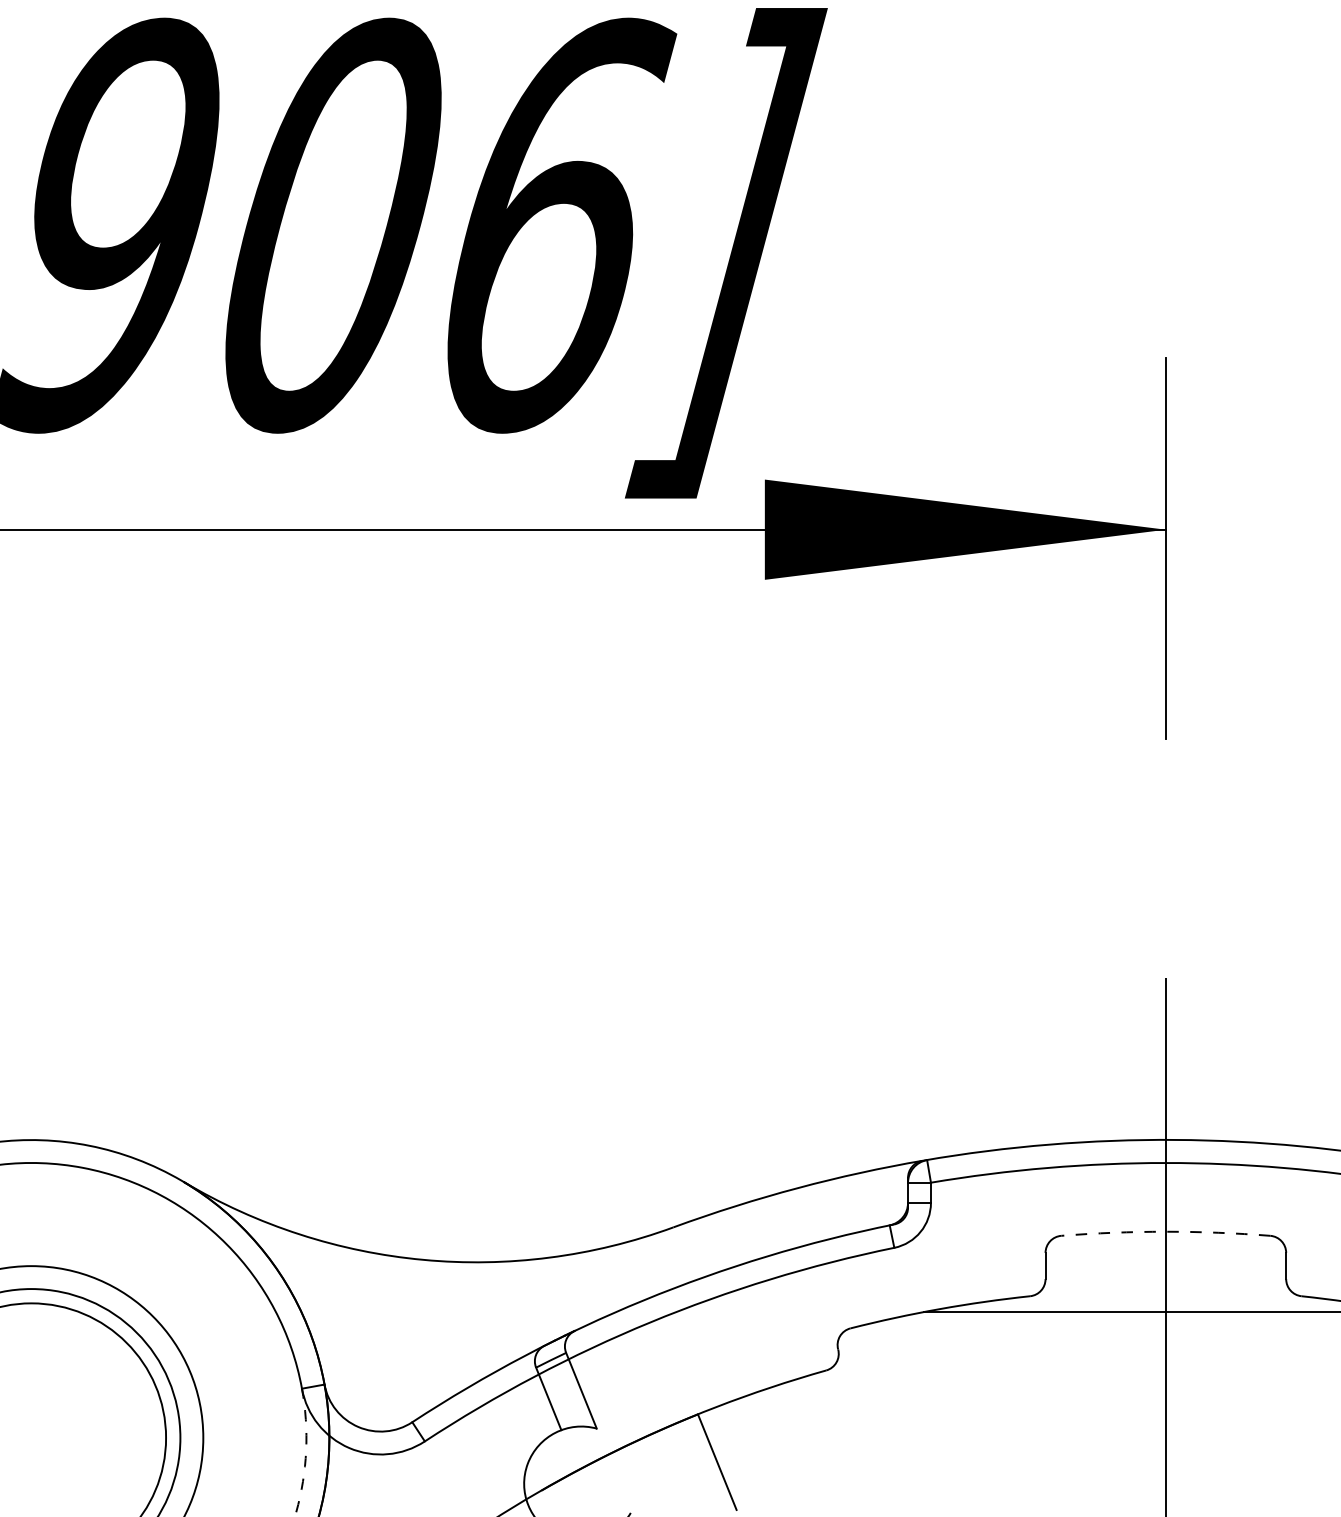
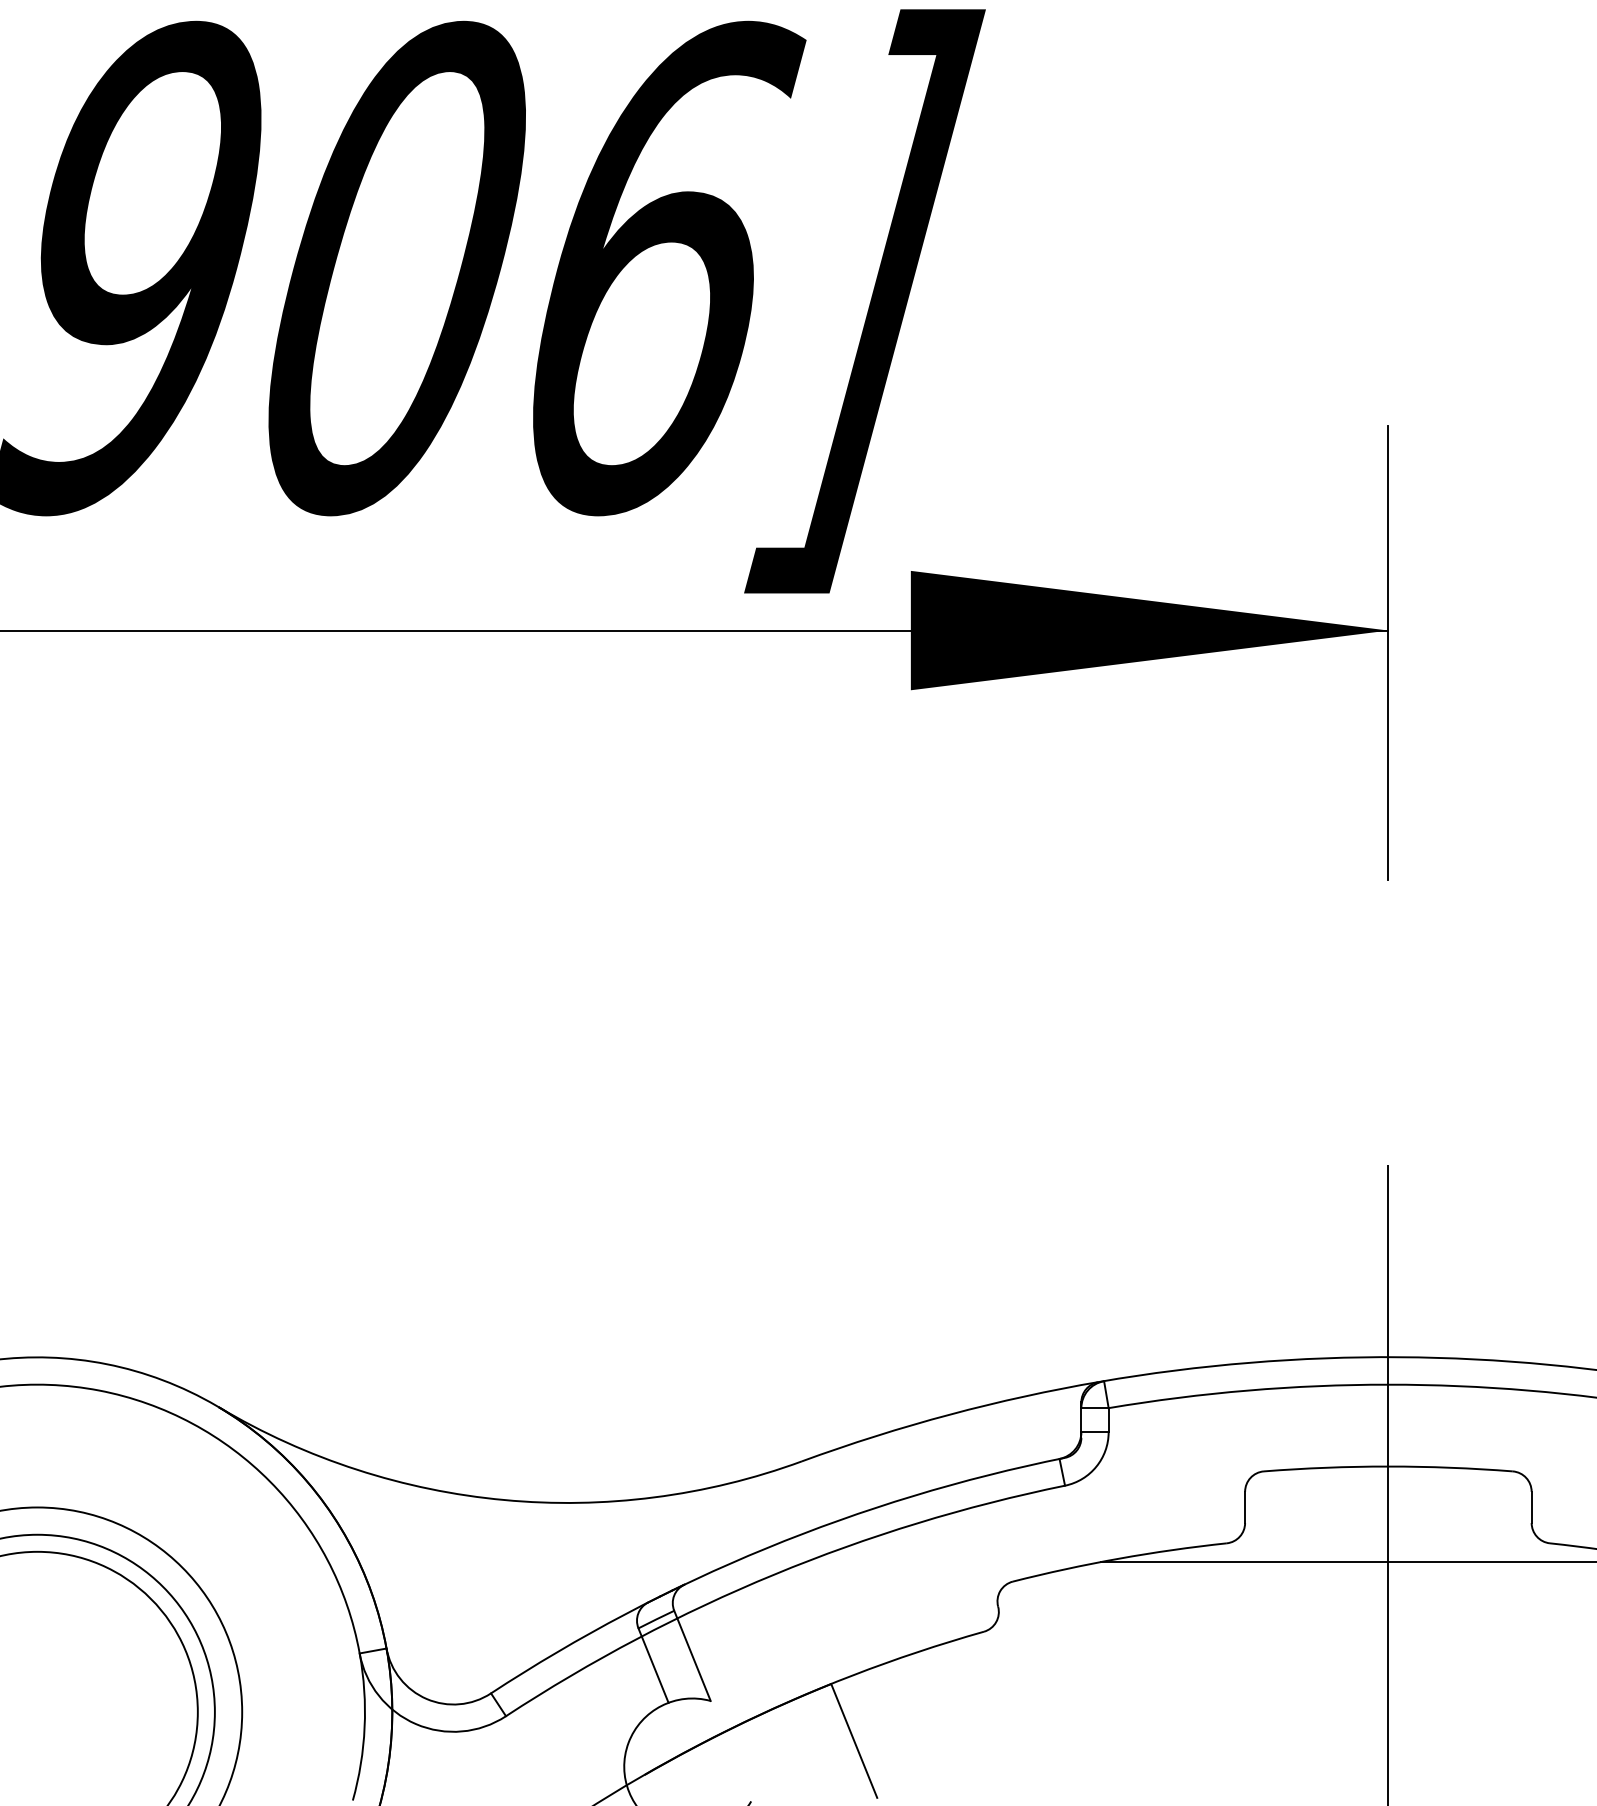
arc: (1165, 1231) -> (1387, 1466), dashed -> solid
arc: (306, 1450) -> (365, 1727), dashed -> solid

